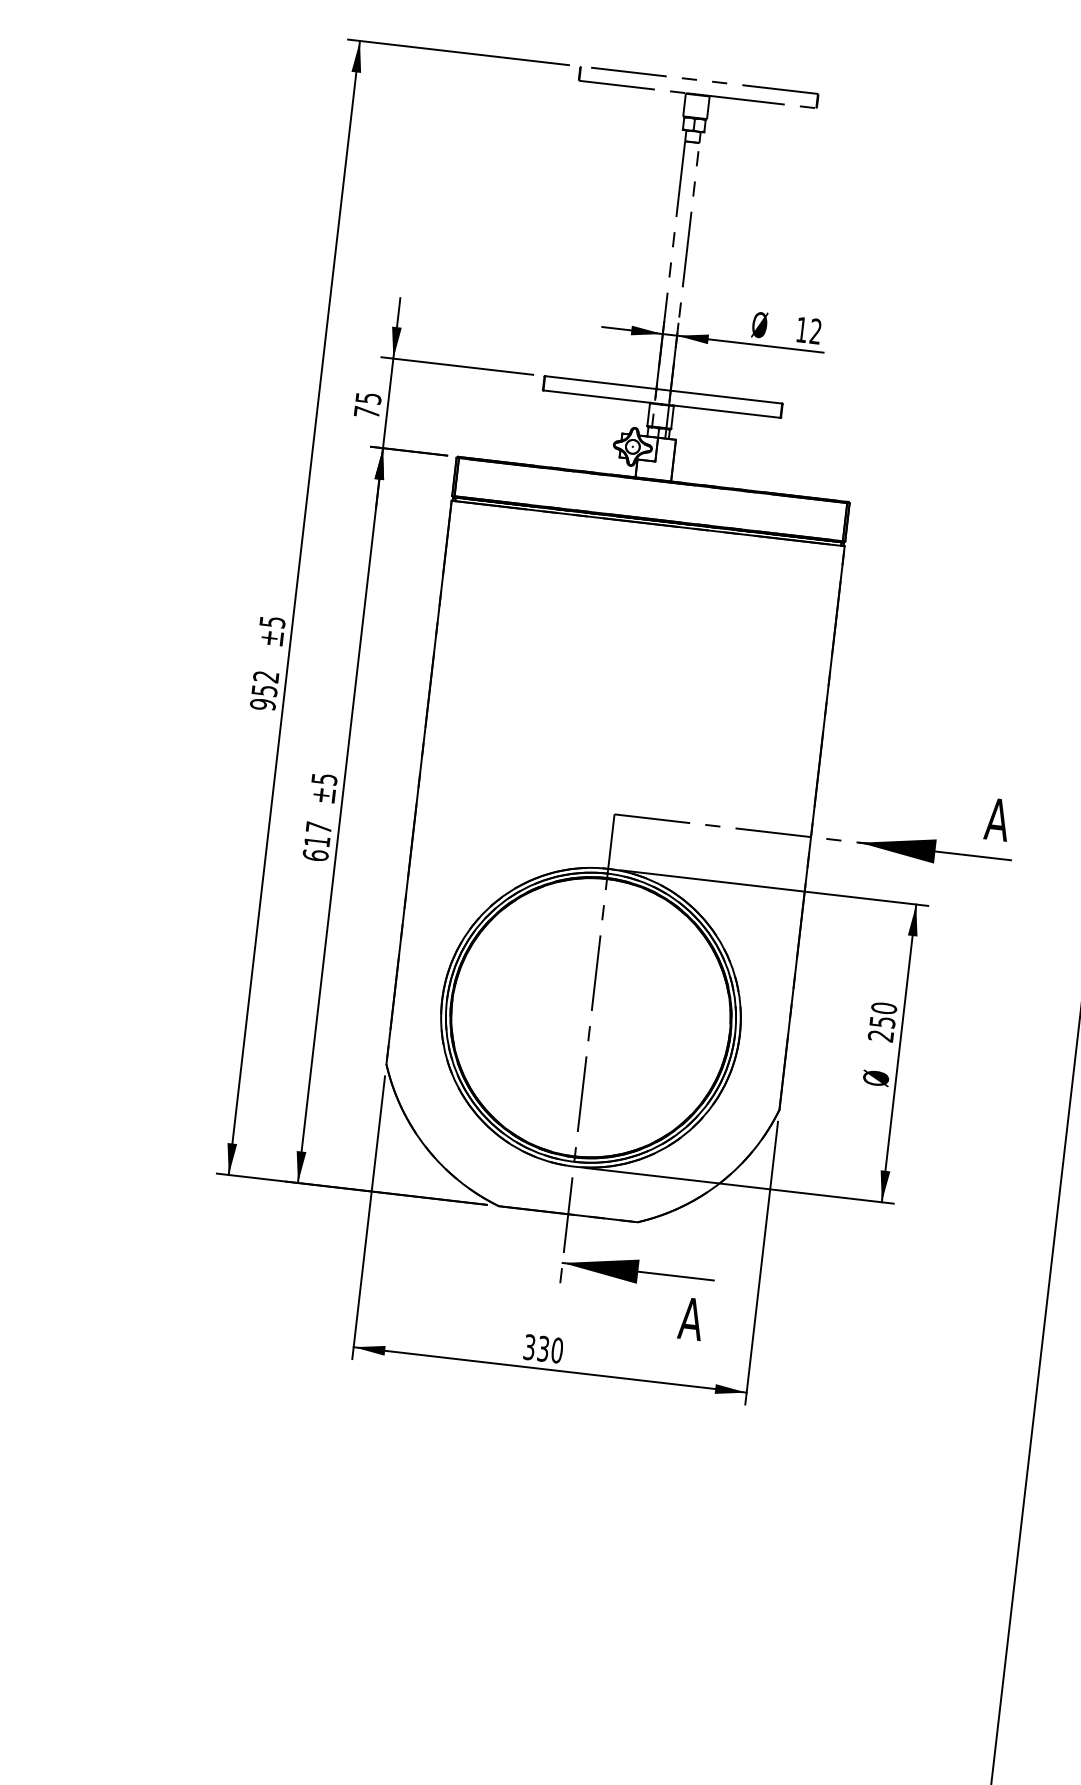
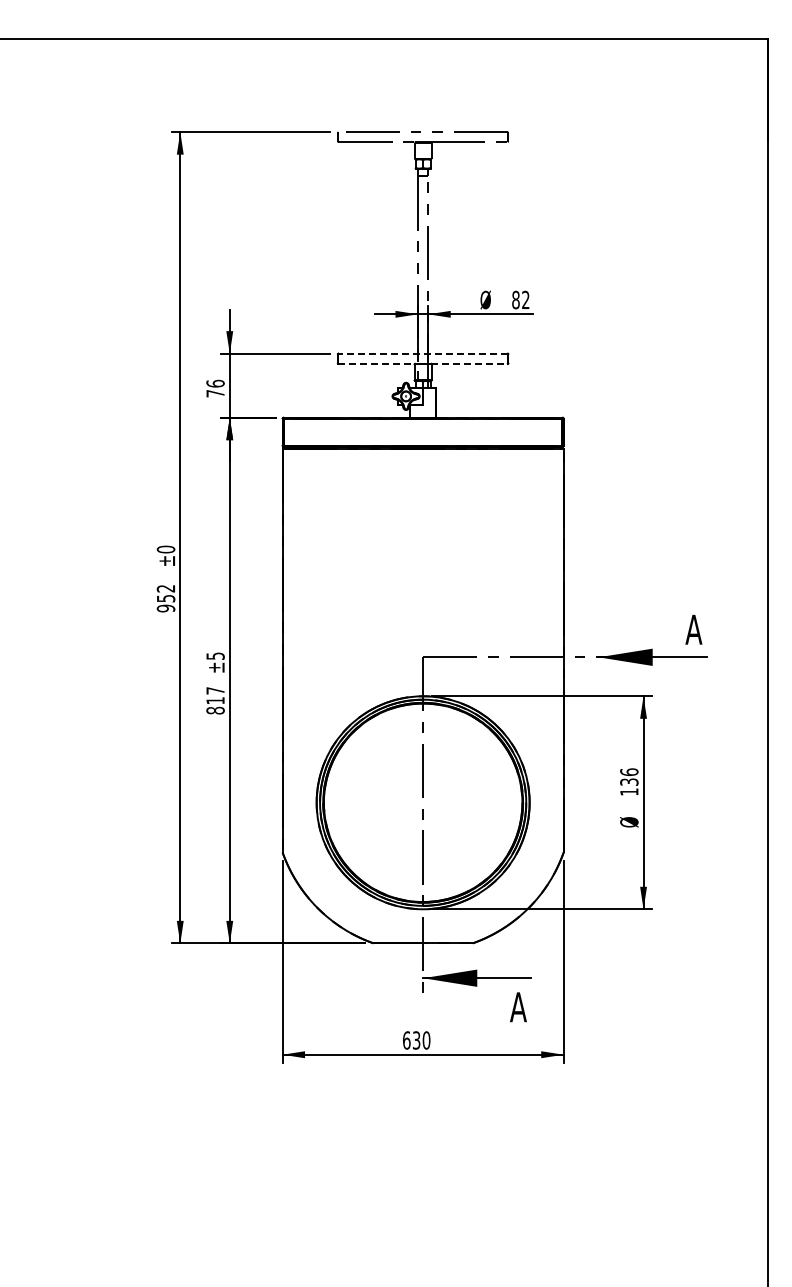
text: (801, 329) -> (515, 299), 12 -> 82
line: (664, 389) -> (423, 353), solid -> dashed
line: (598, 396) -> (377, 363), solid -> dashed
text: (368, 398) -> (215, 383), 75 -> 76
line: (728, 411) -> (470, 363), solid -> dashed
text: (271, 621) -> (165, 549), ±5 -> ±0
text: (315, 855) -> (215, 710), 617 -> 817
text: (882, 1021) -> (629, 781), 250 -> 136
text: (529, 1347) -> (406, 1040), 330 -> 630

